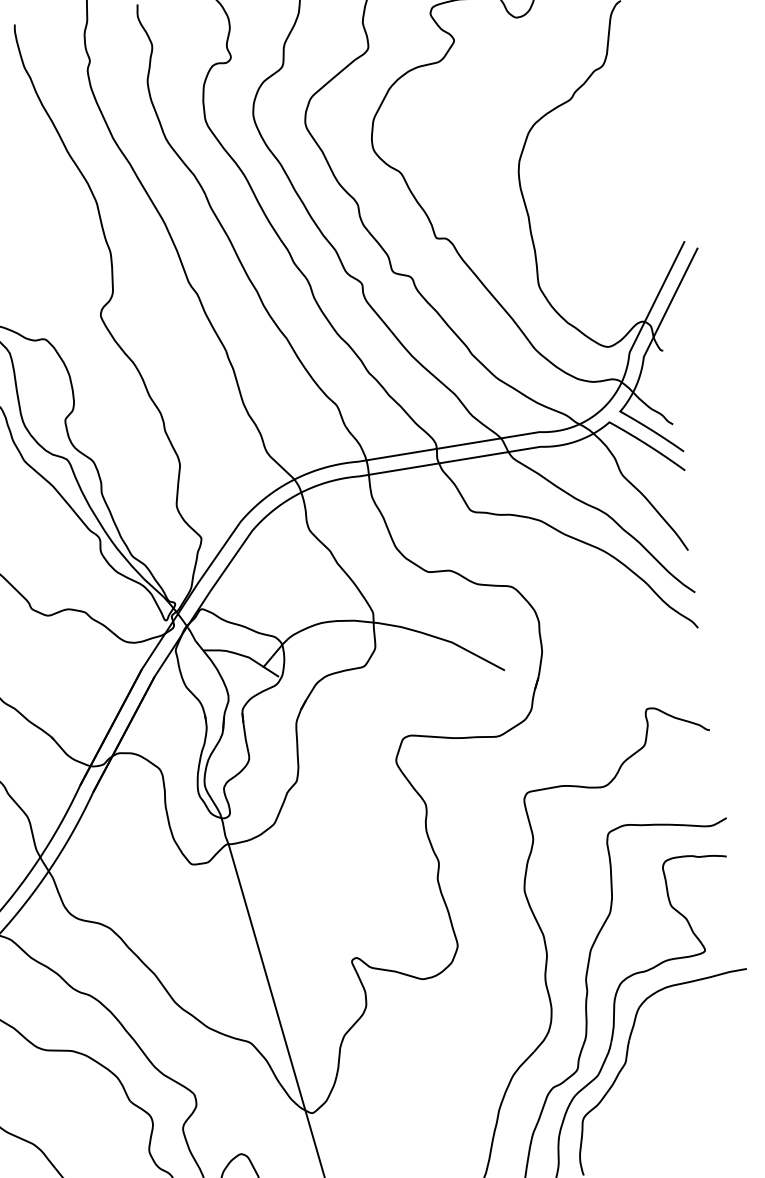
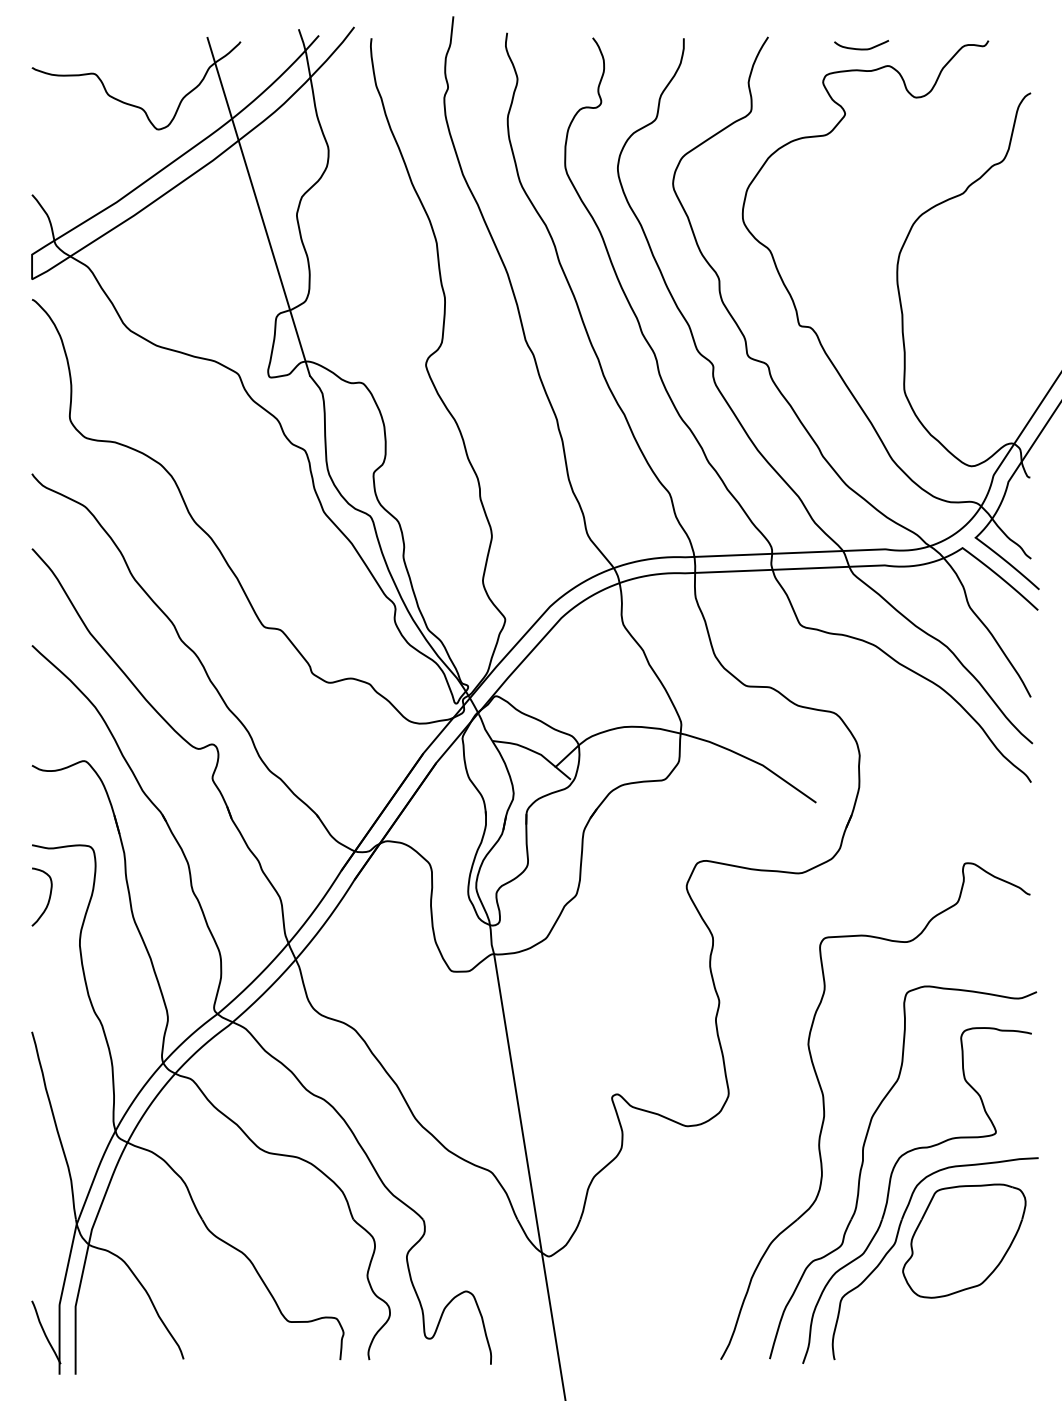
part: (688, 1052) -> (964, 1240), added

